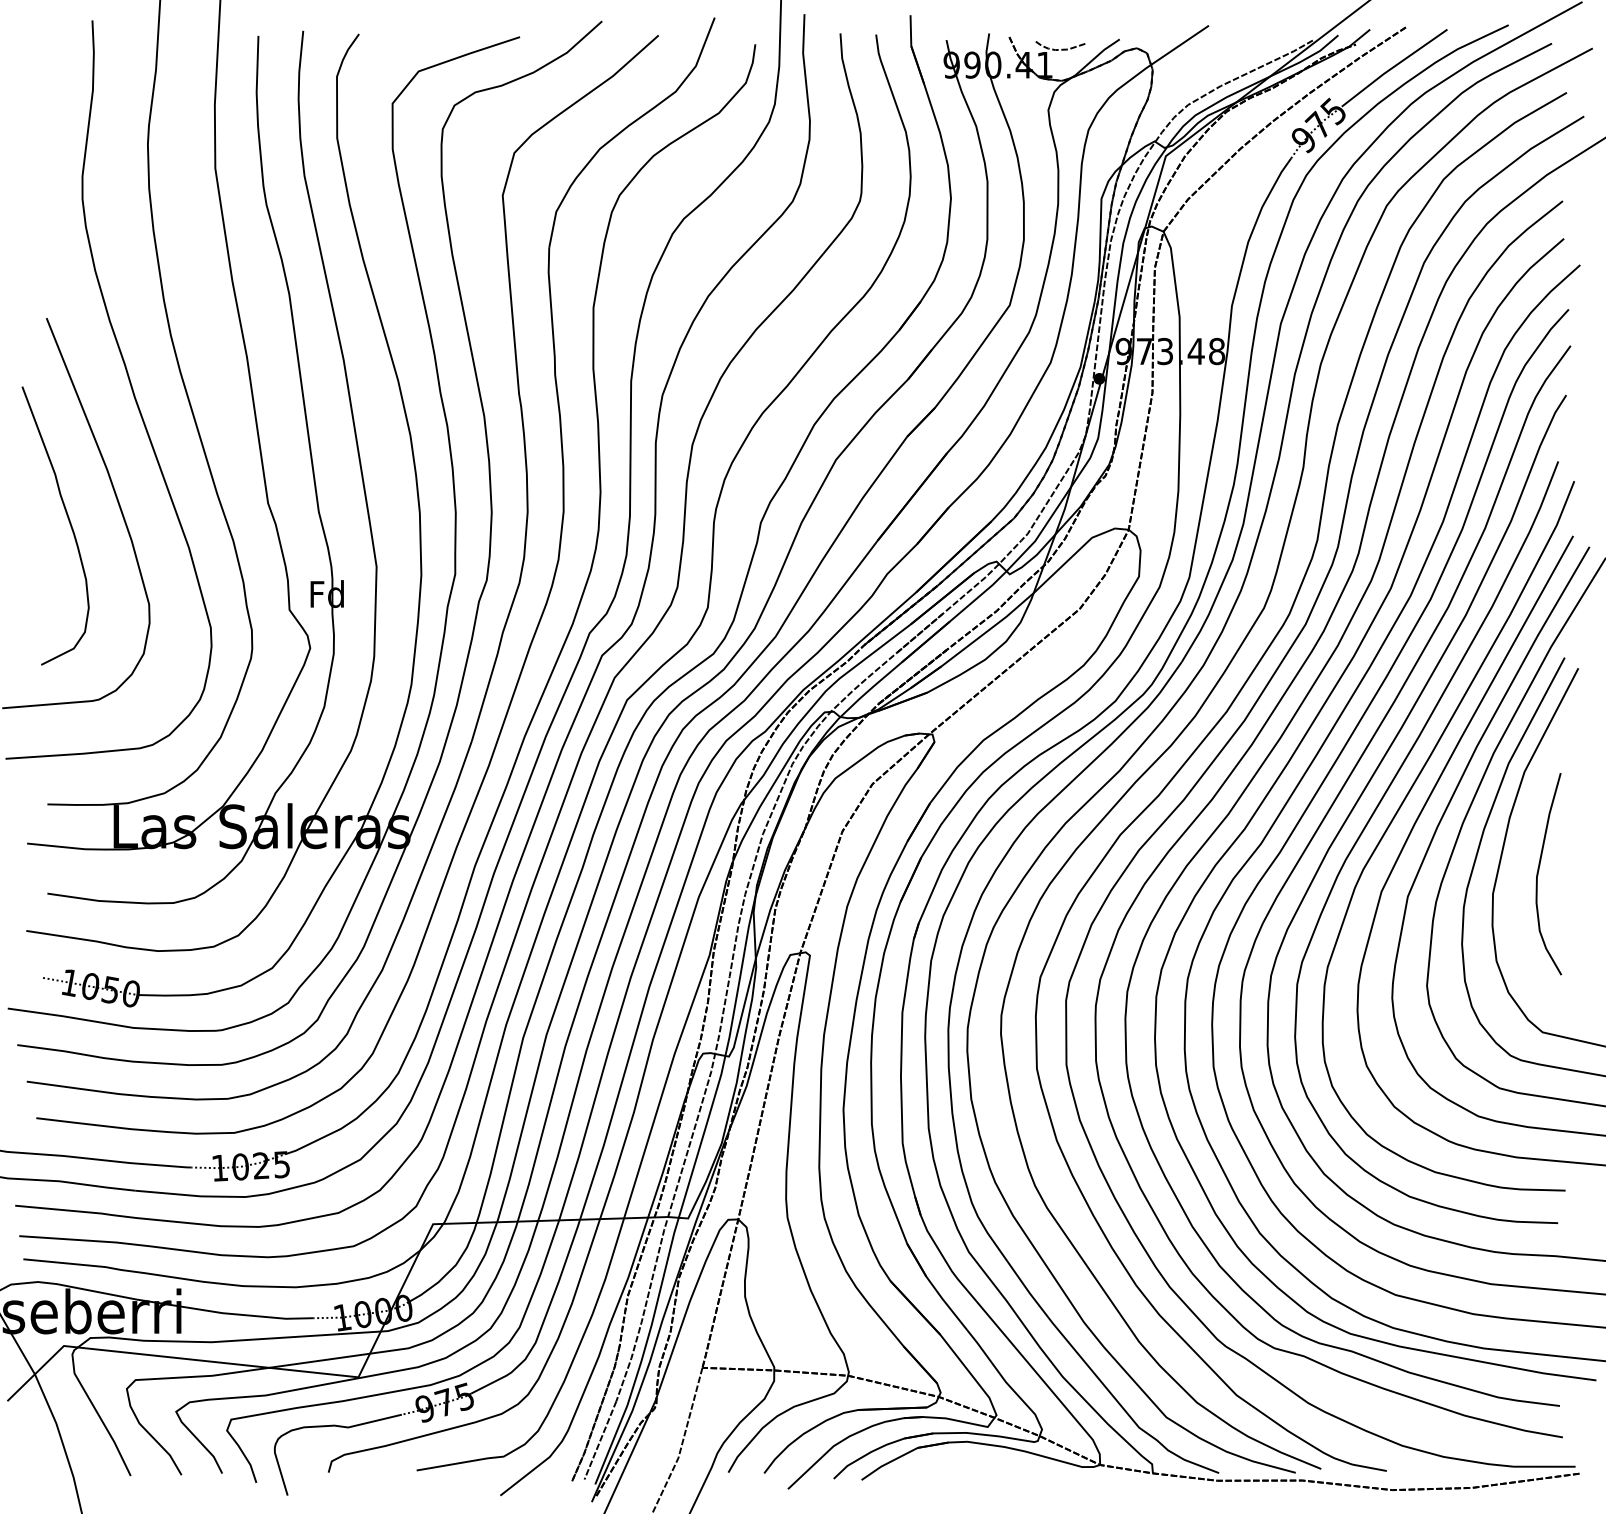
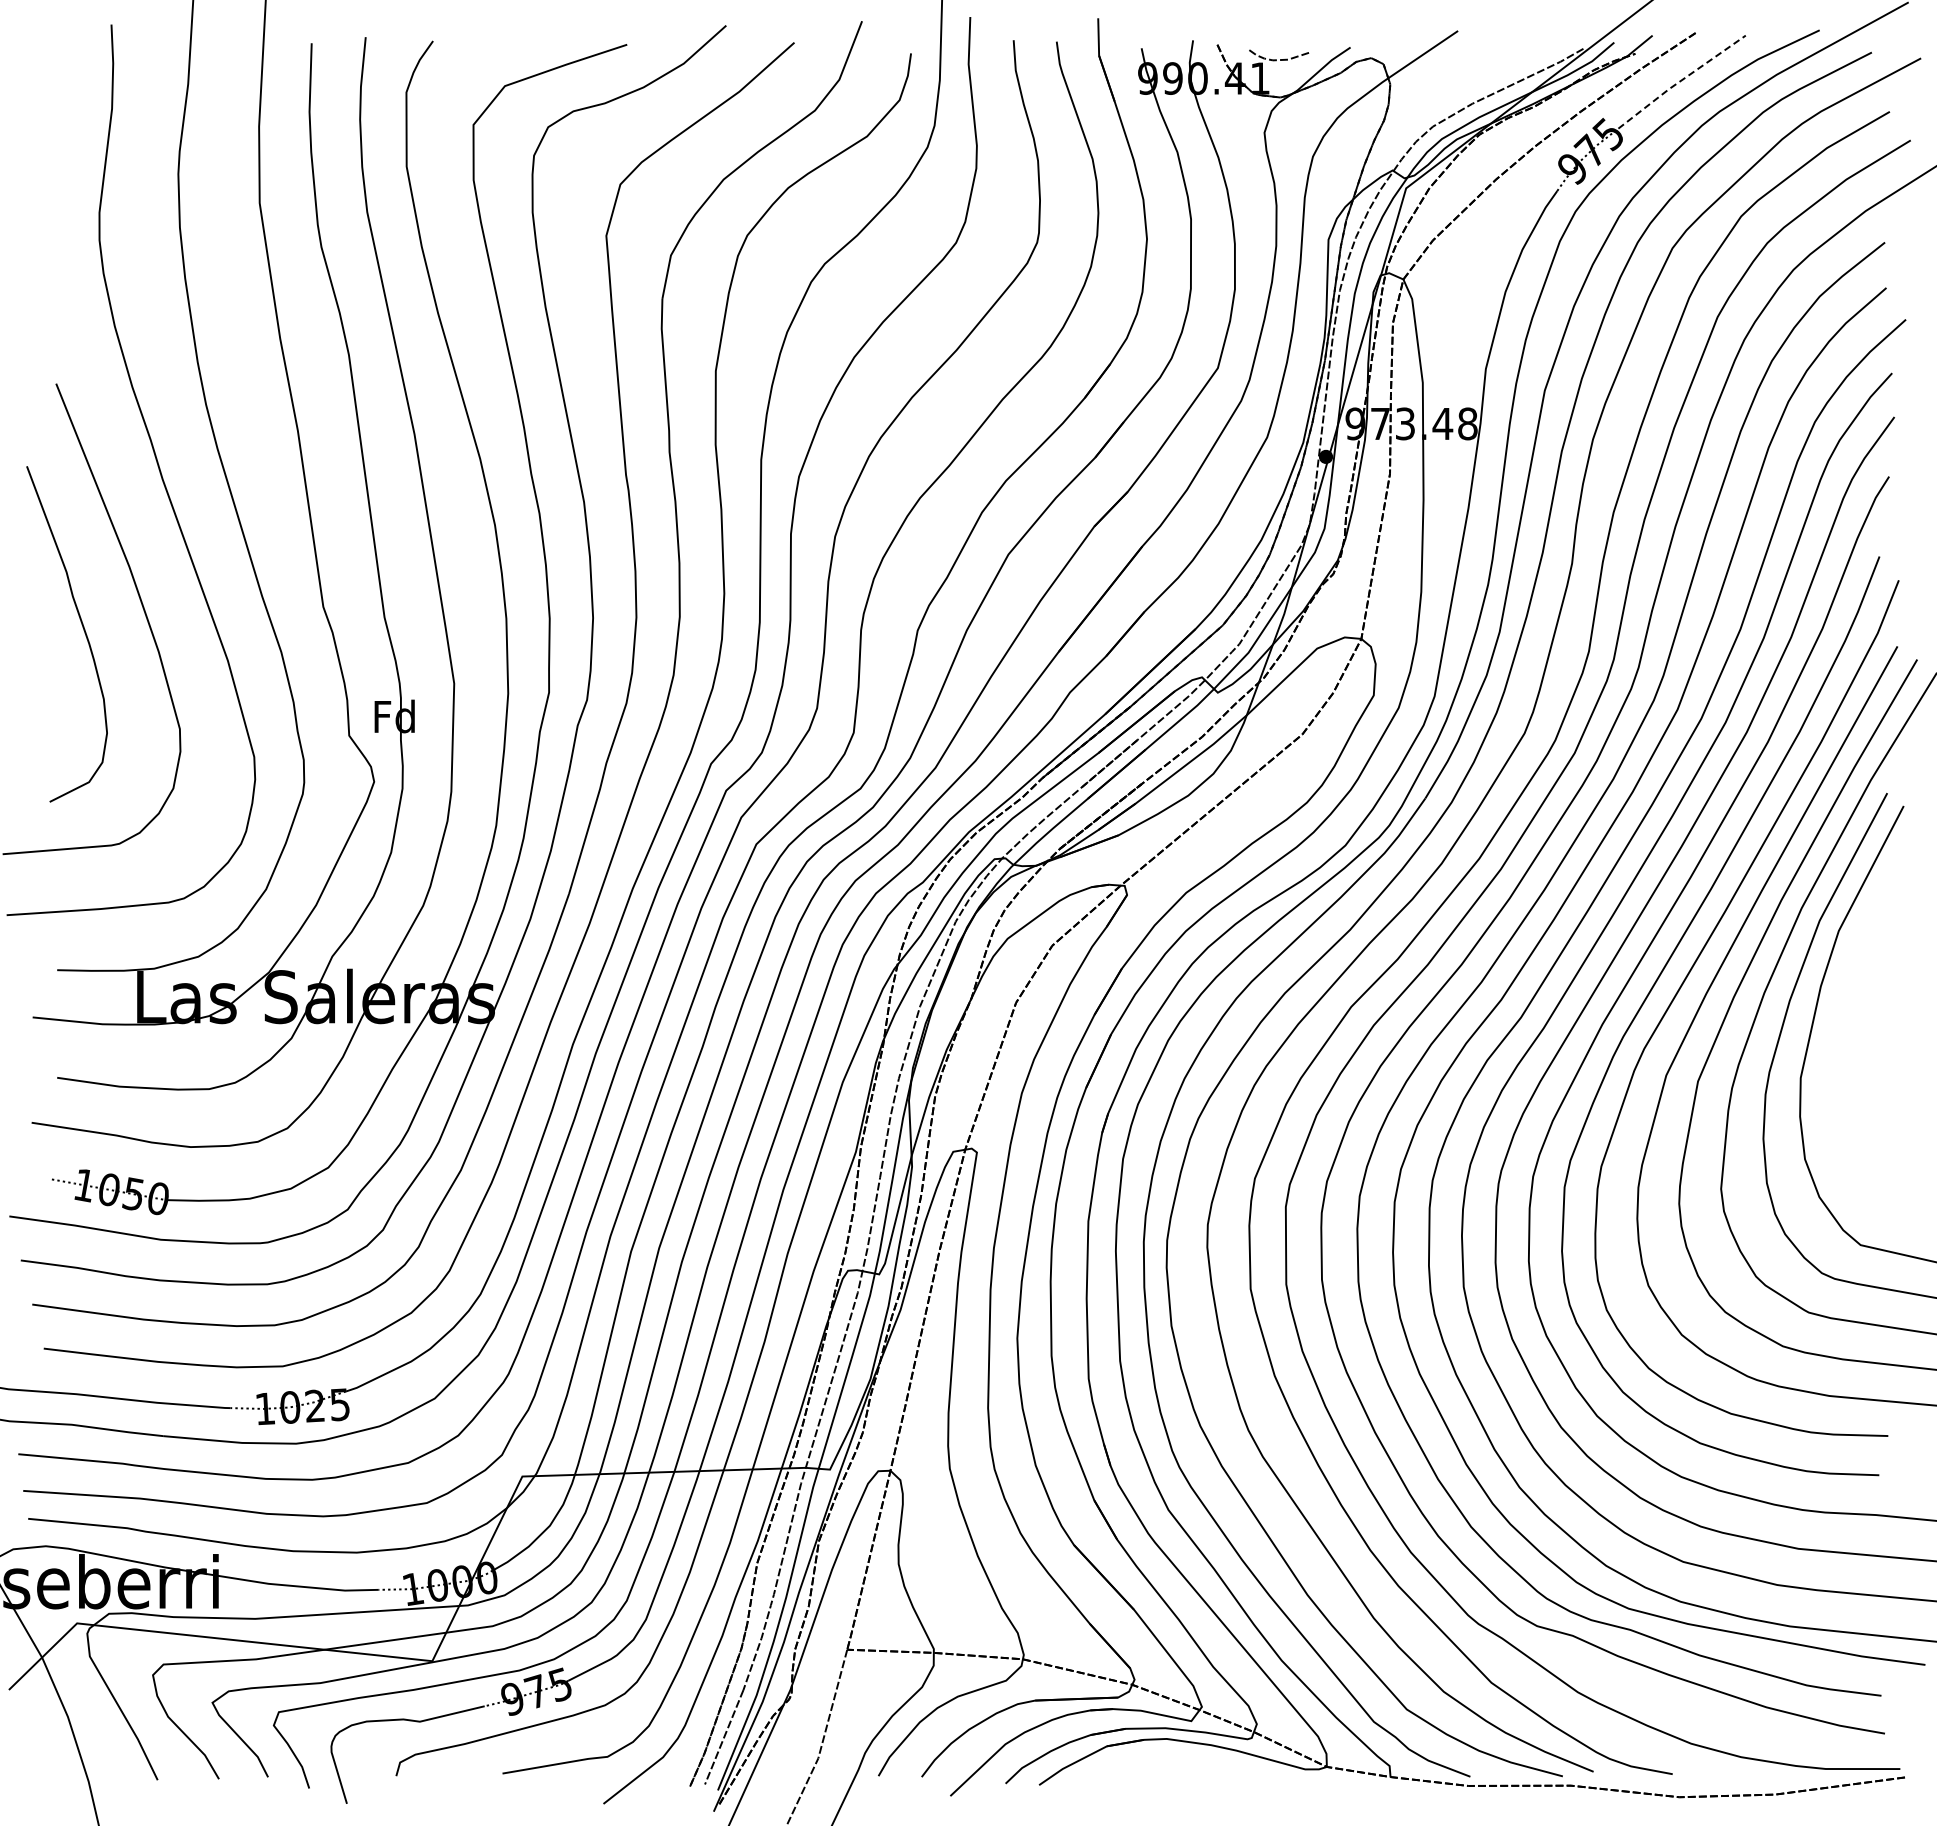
line: (1393, 67) -> (1680, 81), solid -> dashed
curve: (1539, 871) -> (1856, 1050), removed

